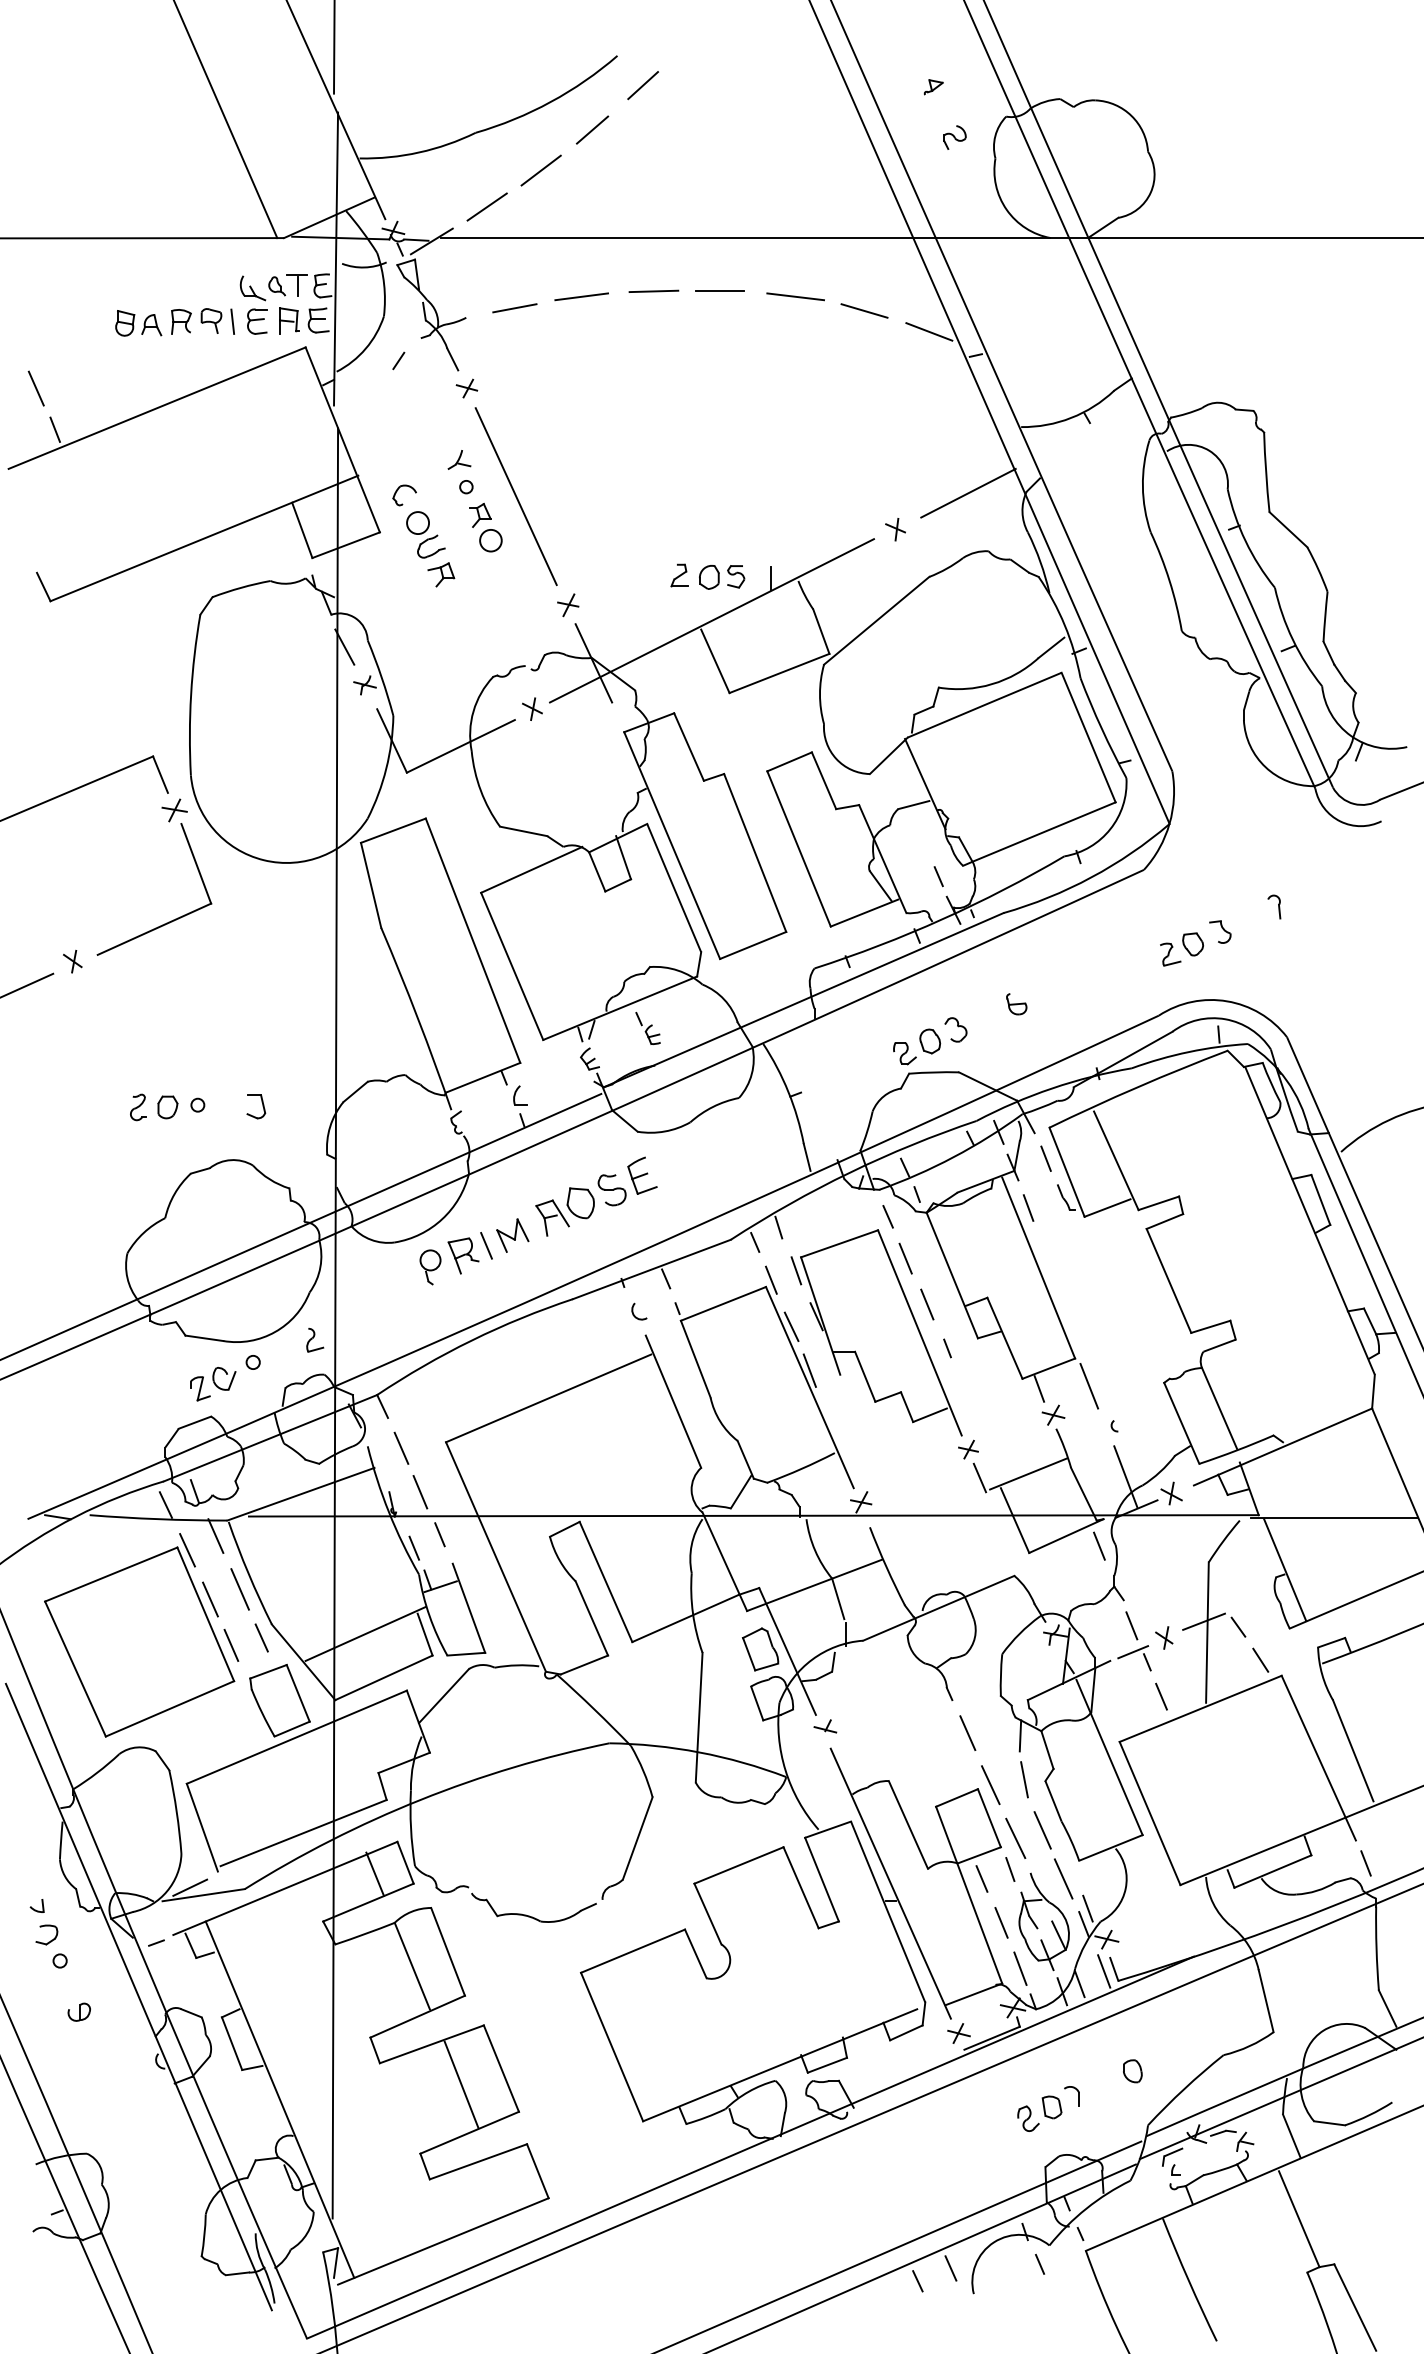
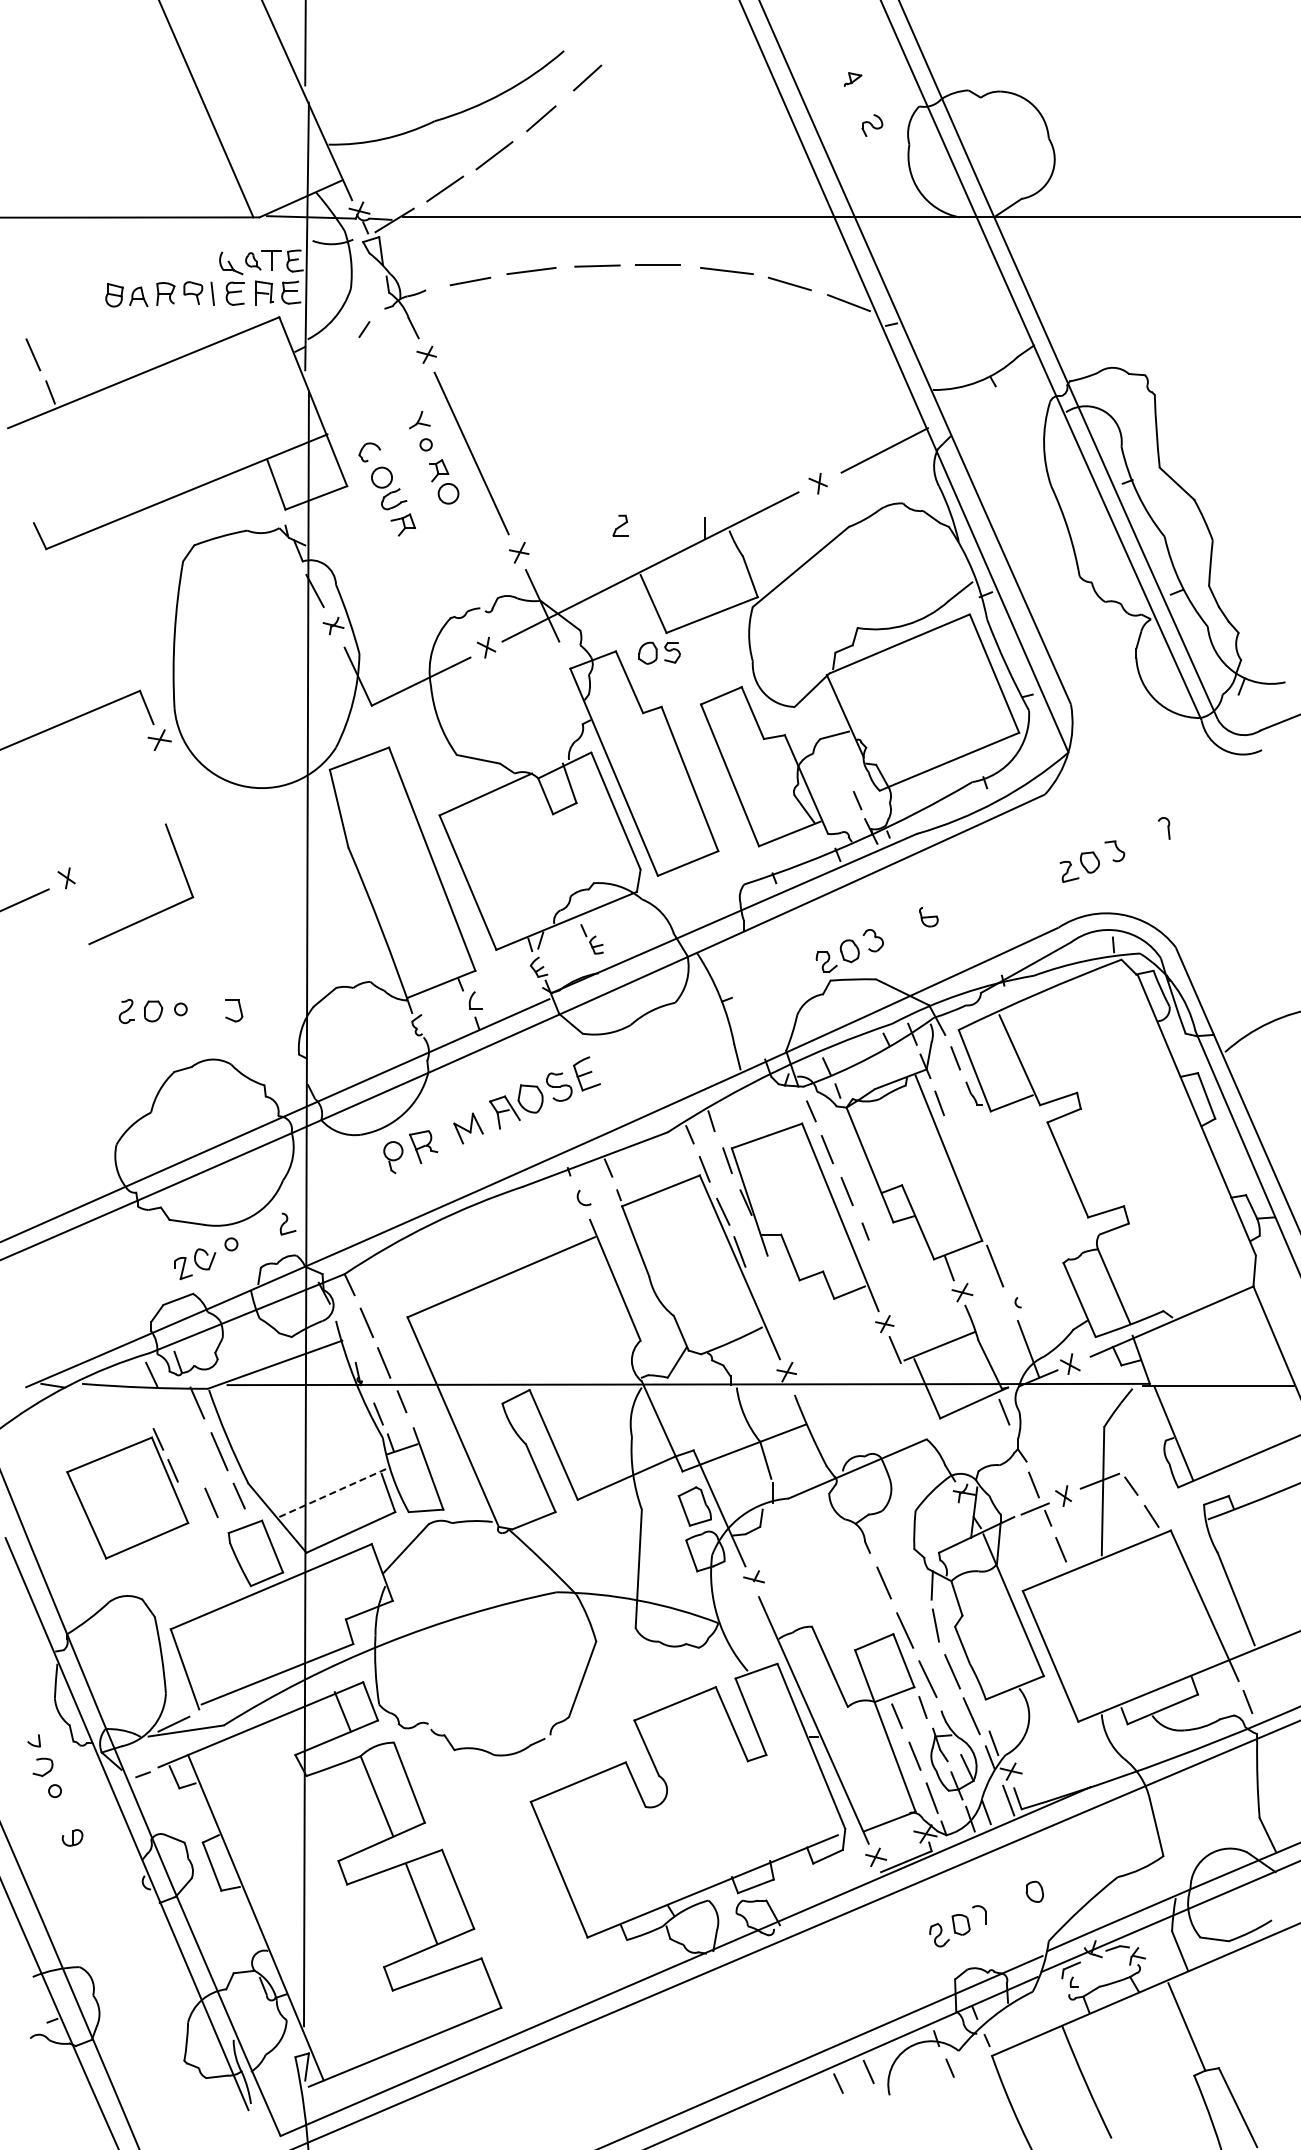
part: (721, 576) -> (659, 652), moved
part: (171, 920) -> (156, 912), moved
line: (486, 1245) -> (444, 1137), removed
line: (366, 1634) -> (334, 1492), solid -> dashed
part: (139, 1635) -> (127, 1493), size x0.7

